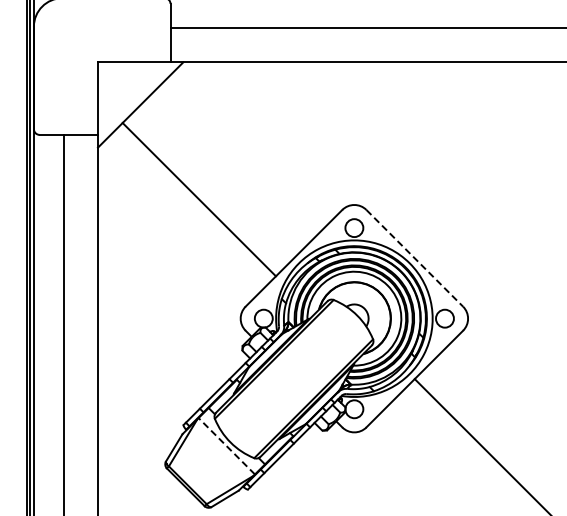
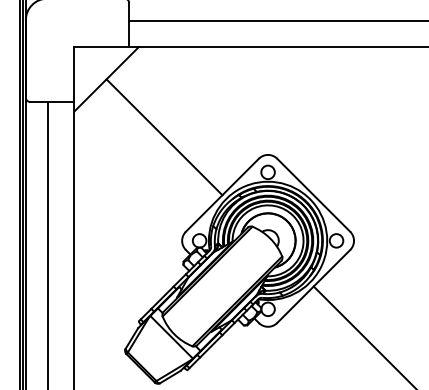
line: (198, 199) -> (163, 137), moved
line: (415, 258) -> (314, 195), dashed -> solid
line: (226, 446) -> (171, 337), dashed -> solid

